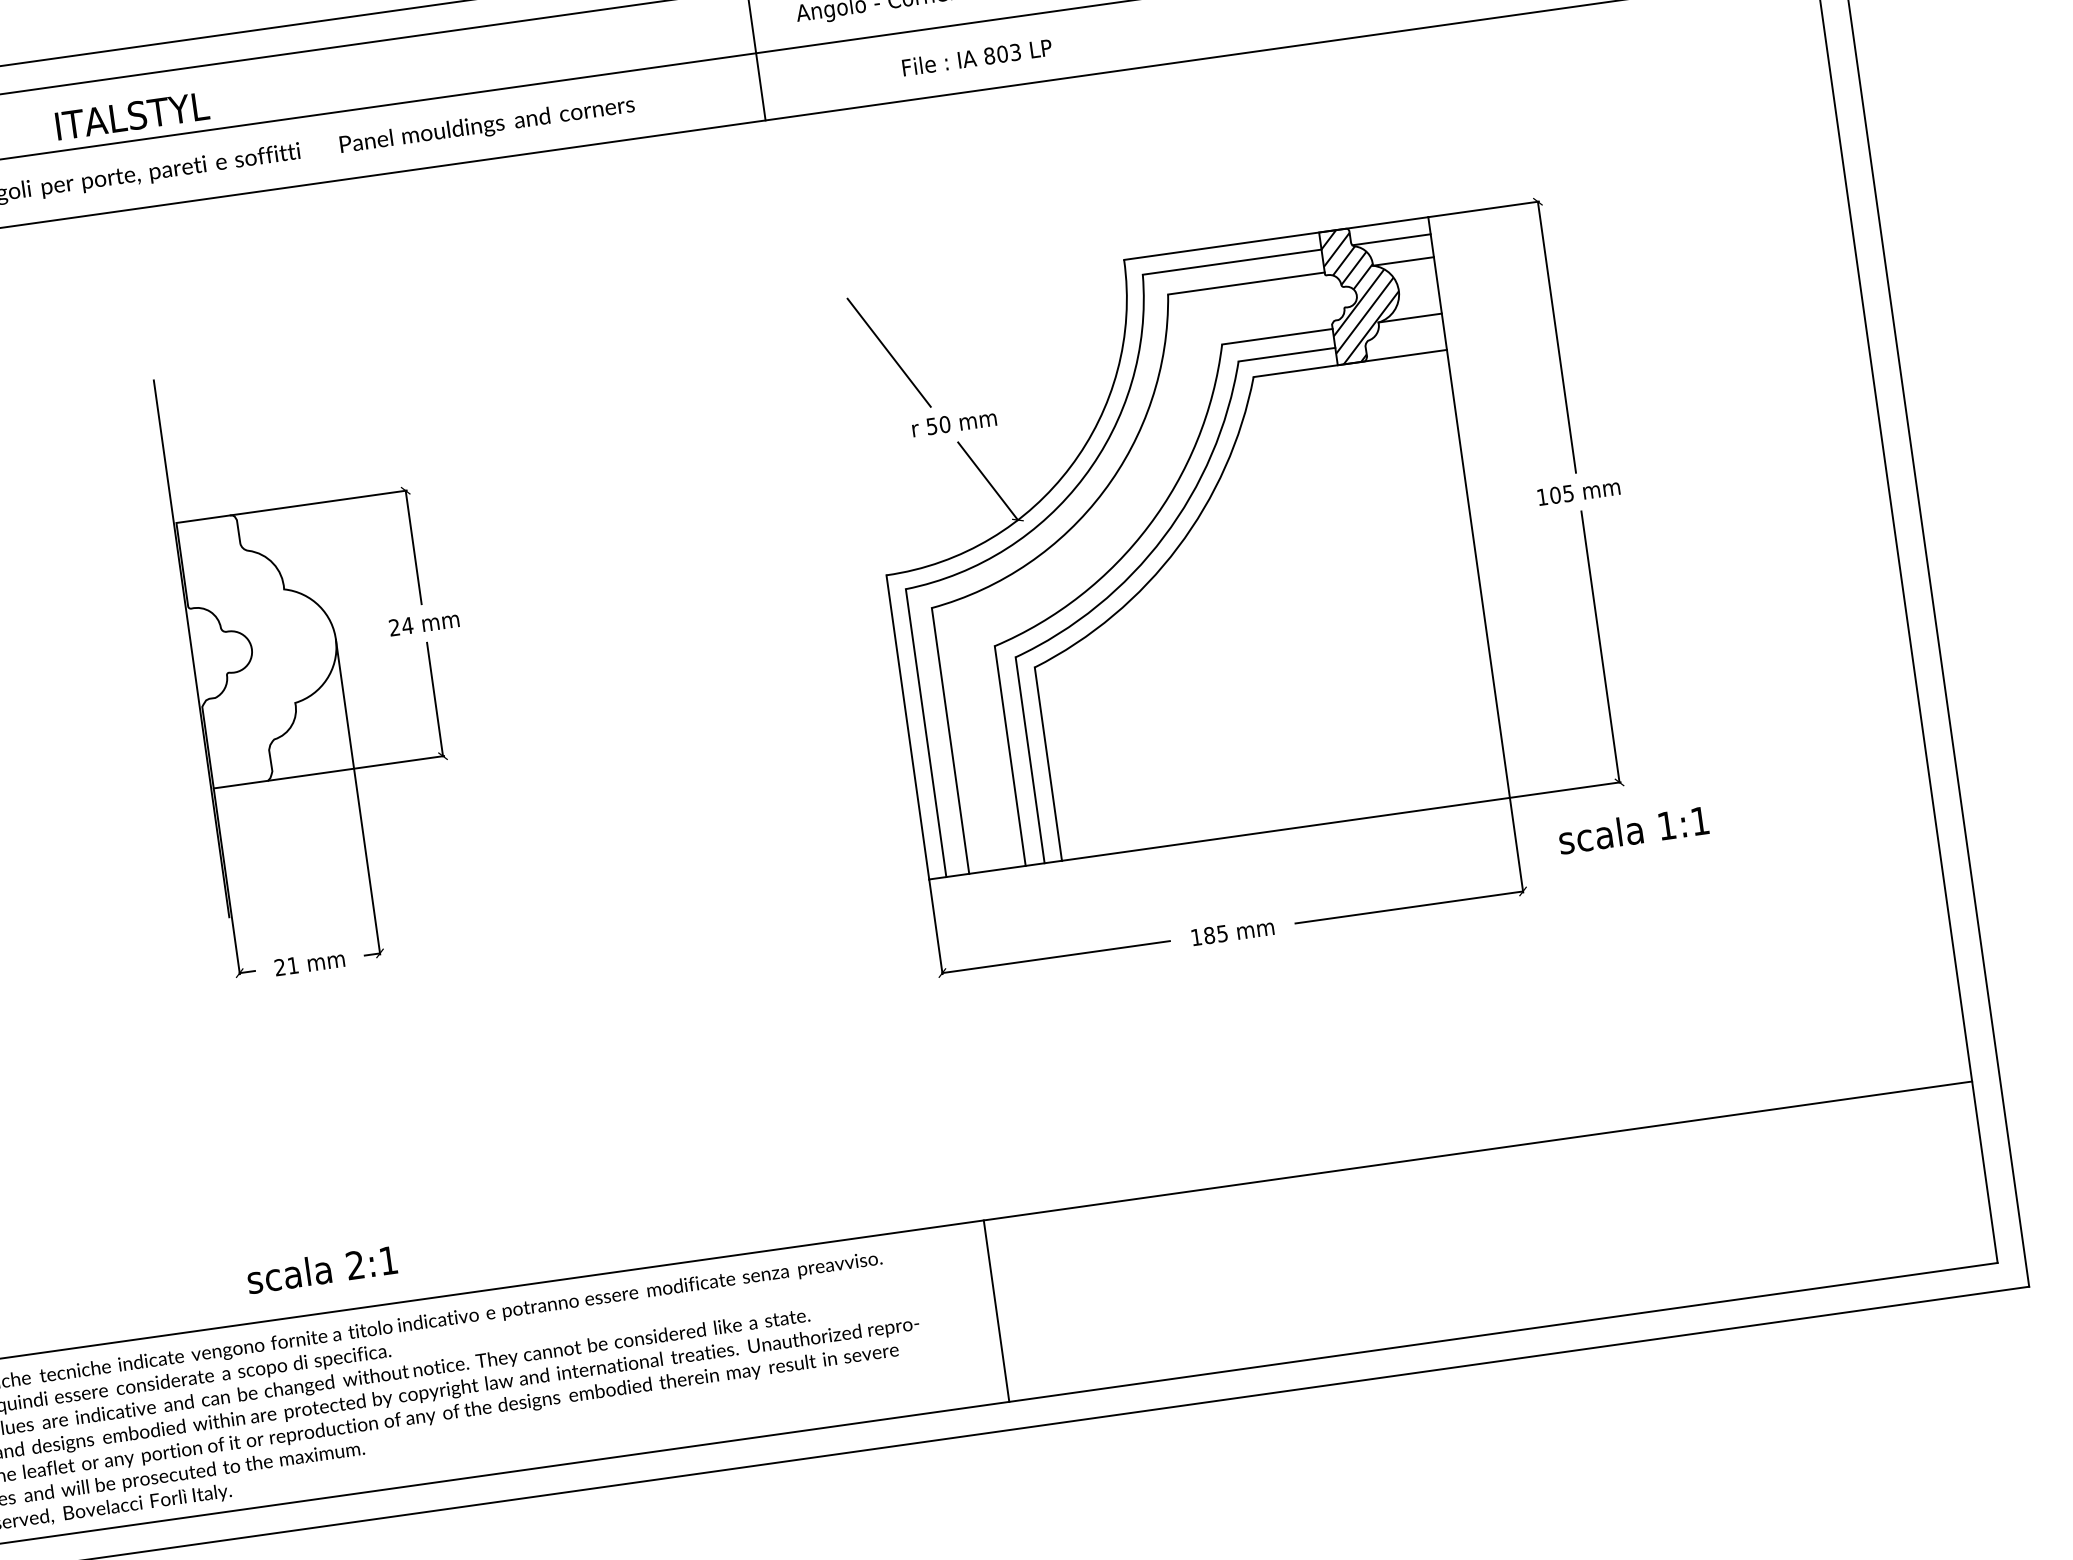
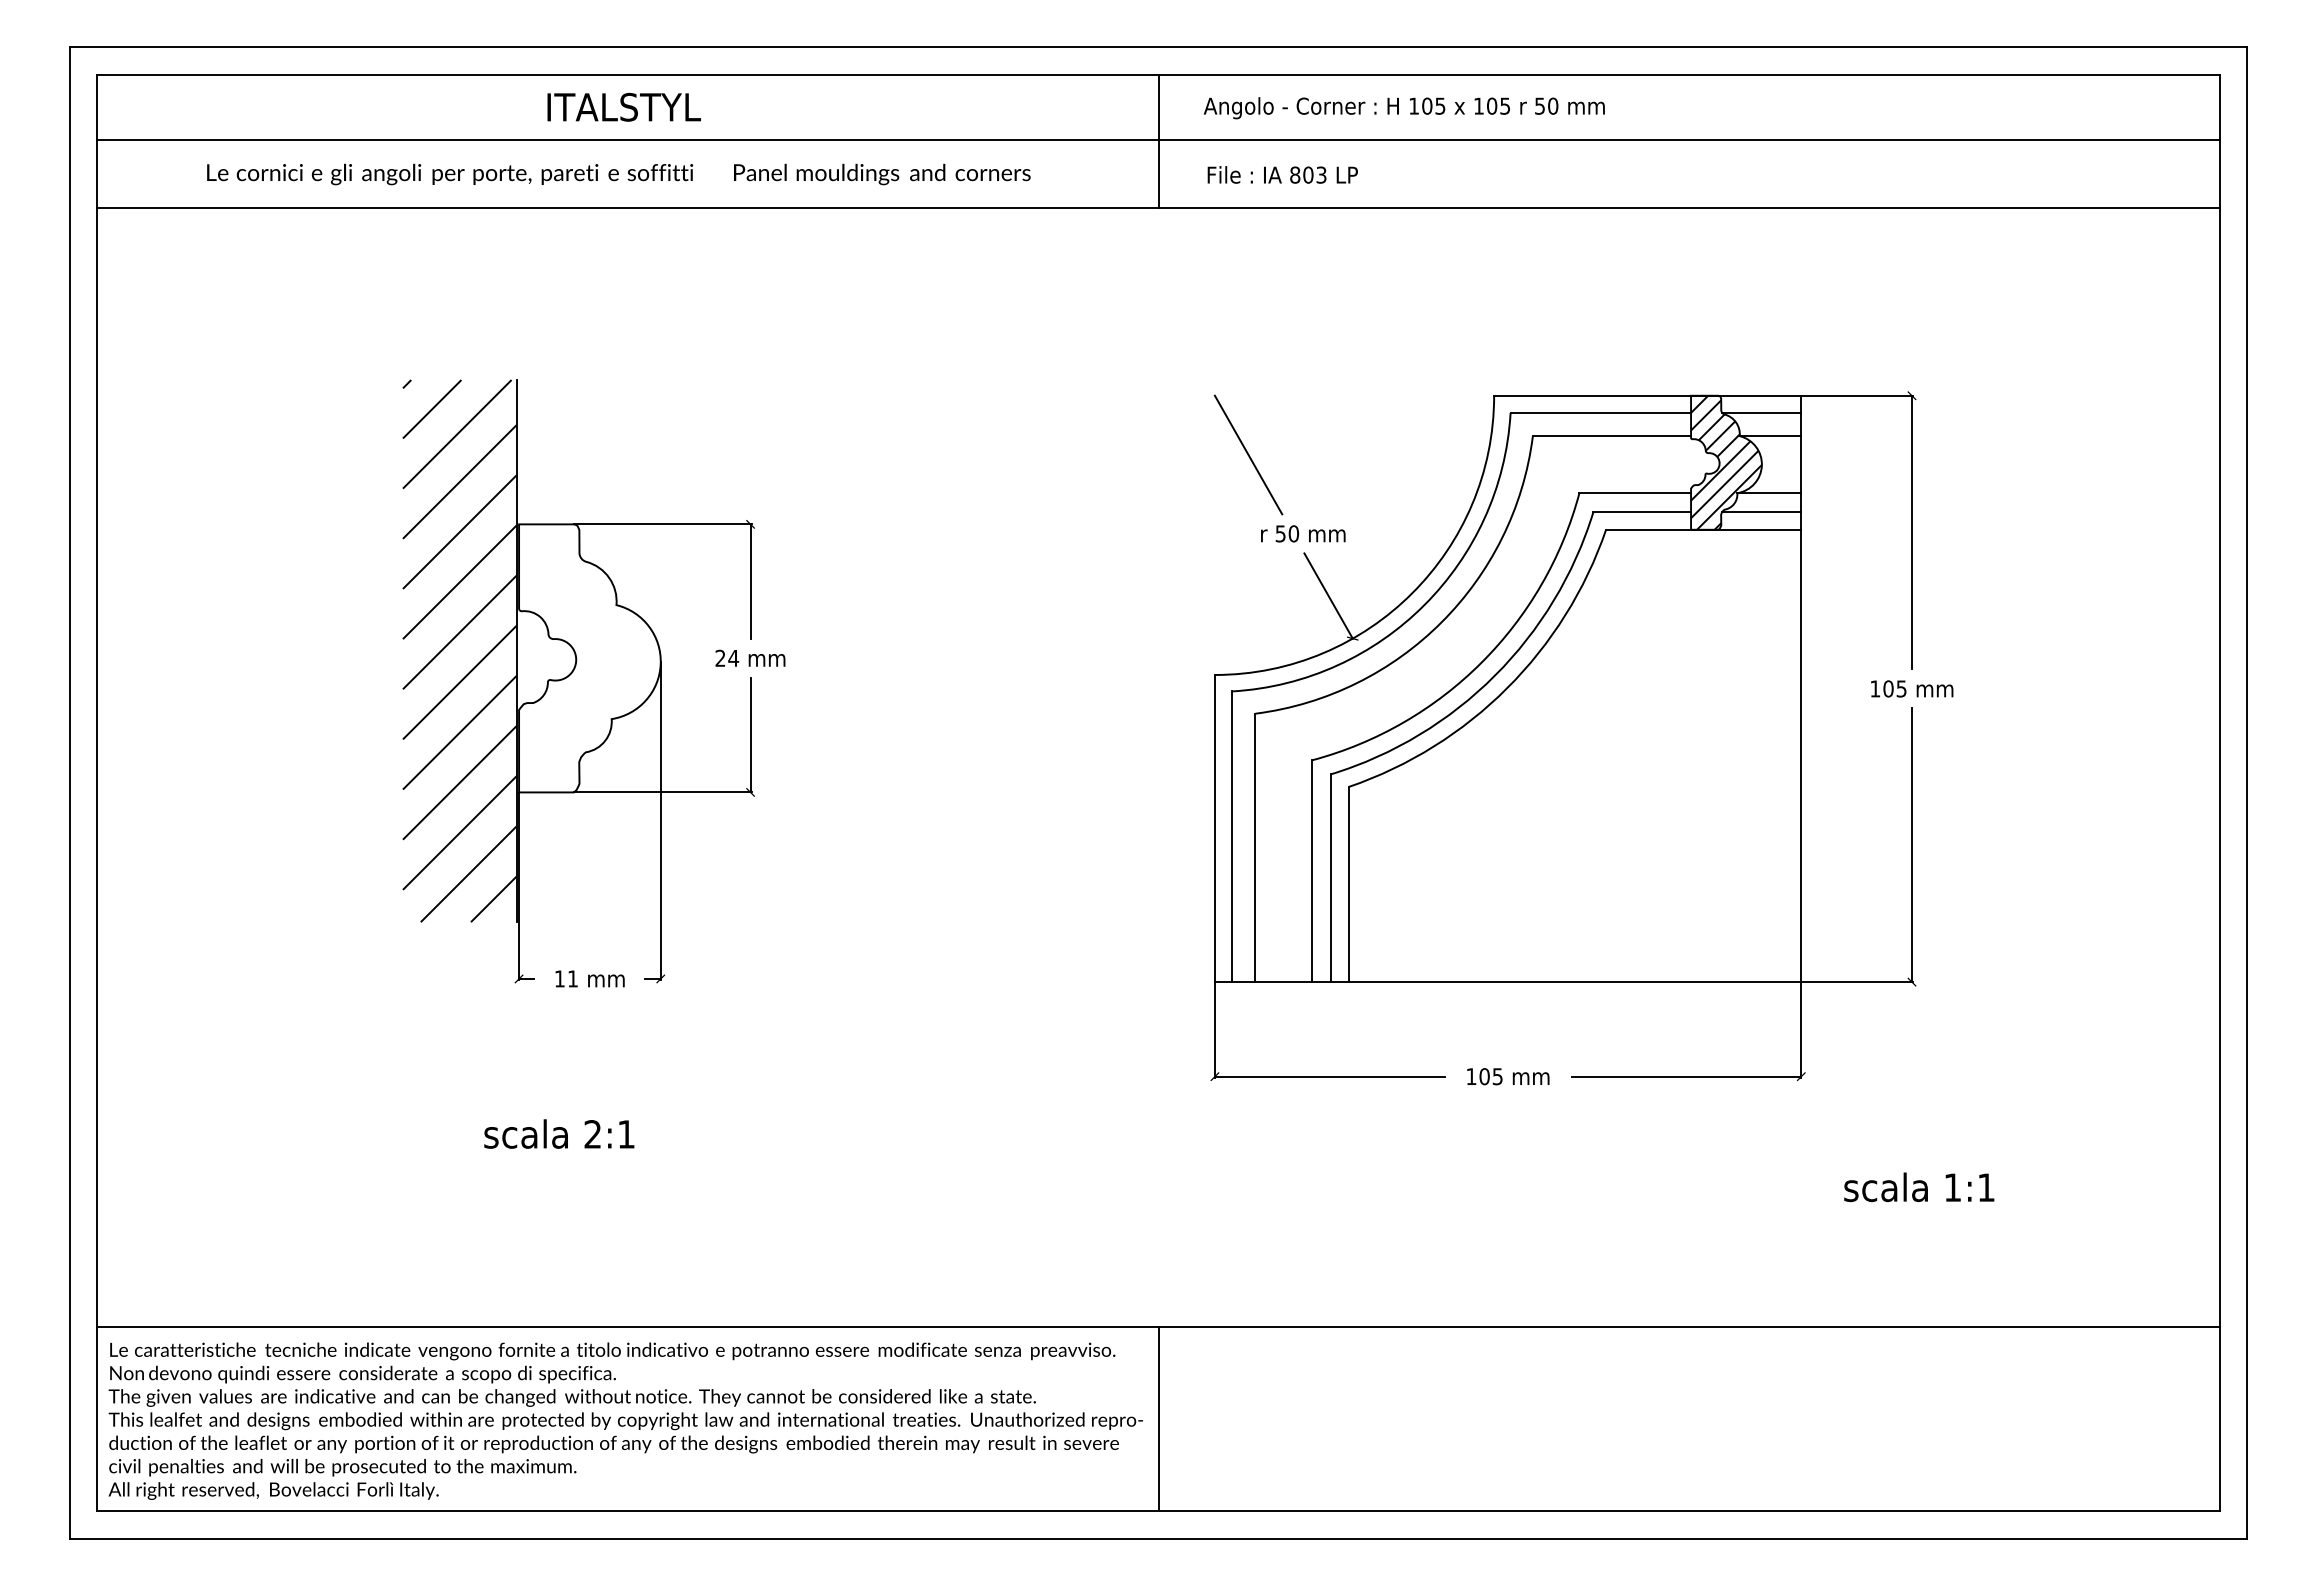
text: (976, 57) -> (1282, 174), moved
text: (131, 115) -> (623, 106), moved
line: (1405, 338) -> (1761, 512), added
hatch: (135, 657) -> (459, 651), added
text: (1633, 830) -> (1919, 1187), moved
text: (1209, 935) -> (1484, 1076), 185 -> 105
text: (279, 967) -> (559, 978), 21 -> 11
text: (322, 1269) -> (559, 1133), moved
line: (996, 1310) -> (1158, 1418), moved

